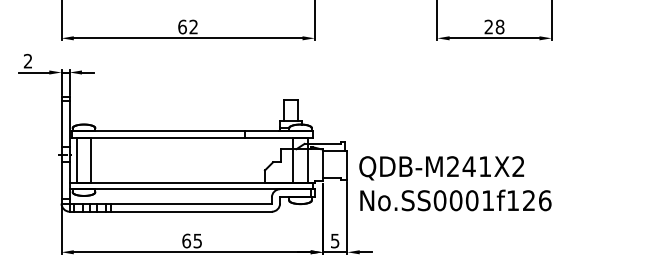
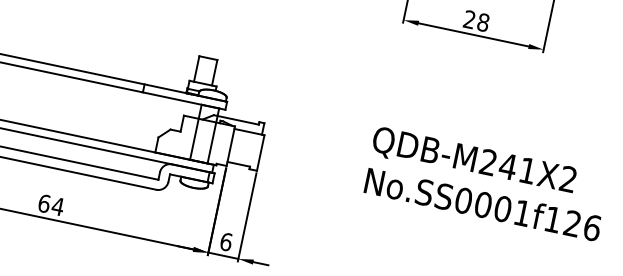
text: (455, 183) -> (487, 183), moved
text: (334, 240) -> (225, 241), 5 -> 6
text: (197, 241) -> (57, 207), 65 -> 64

